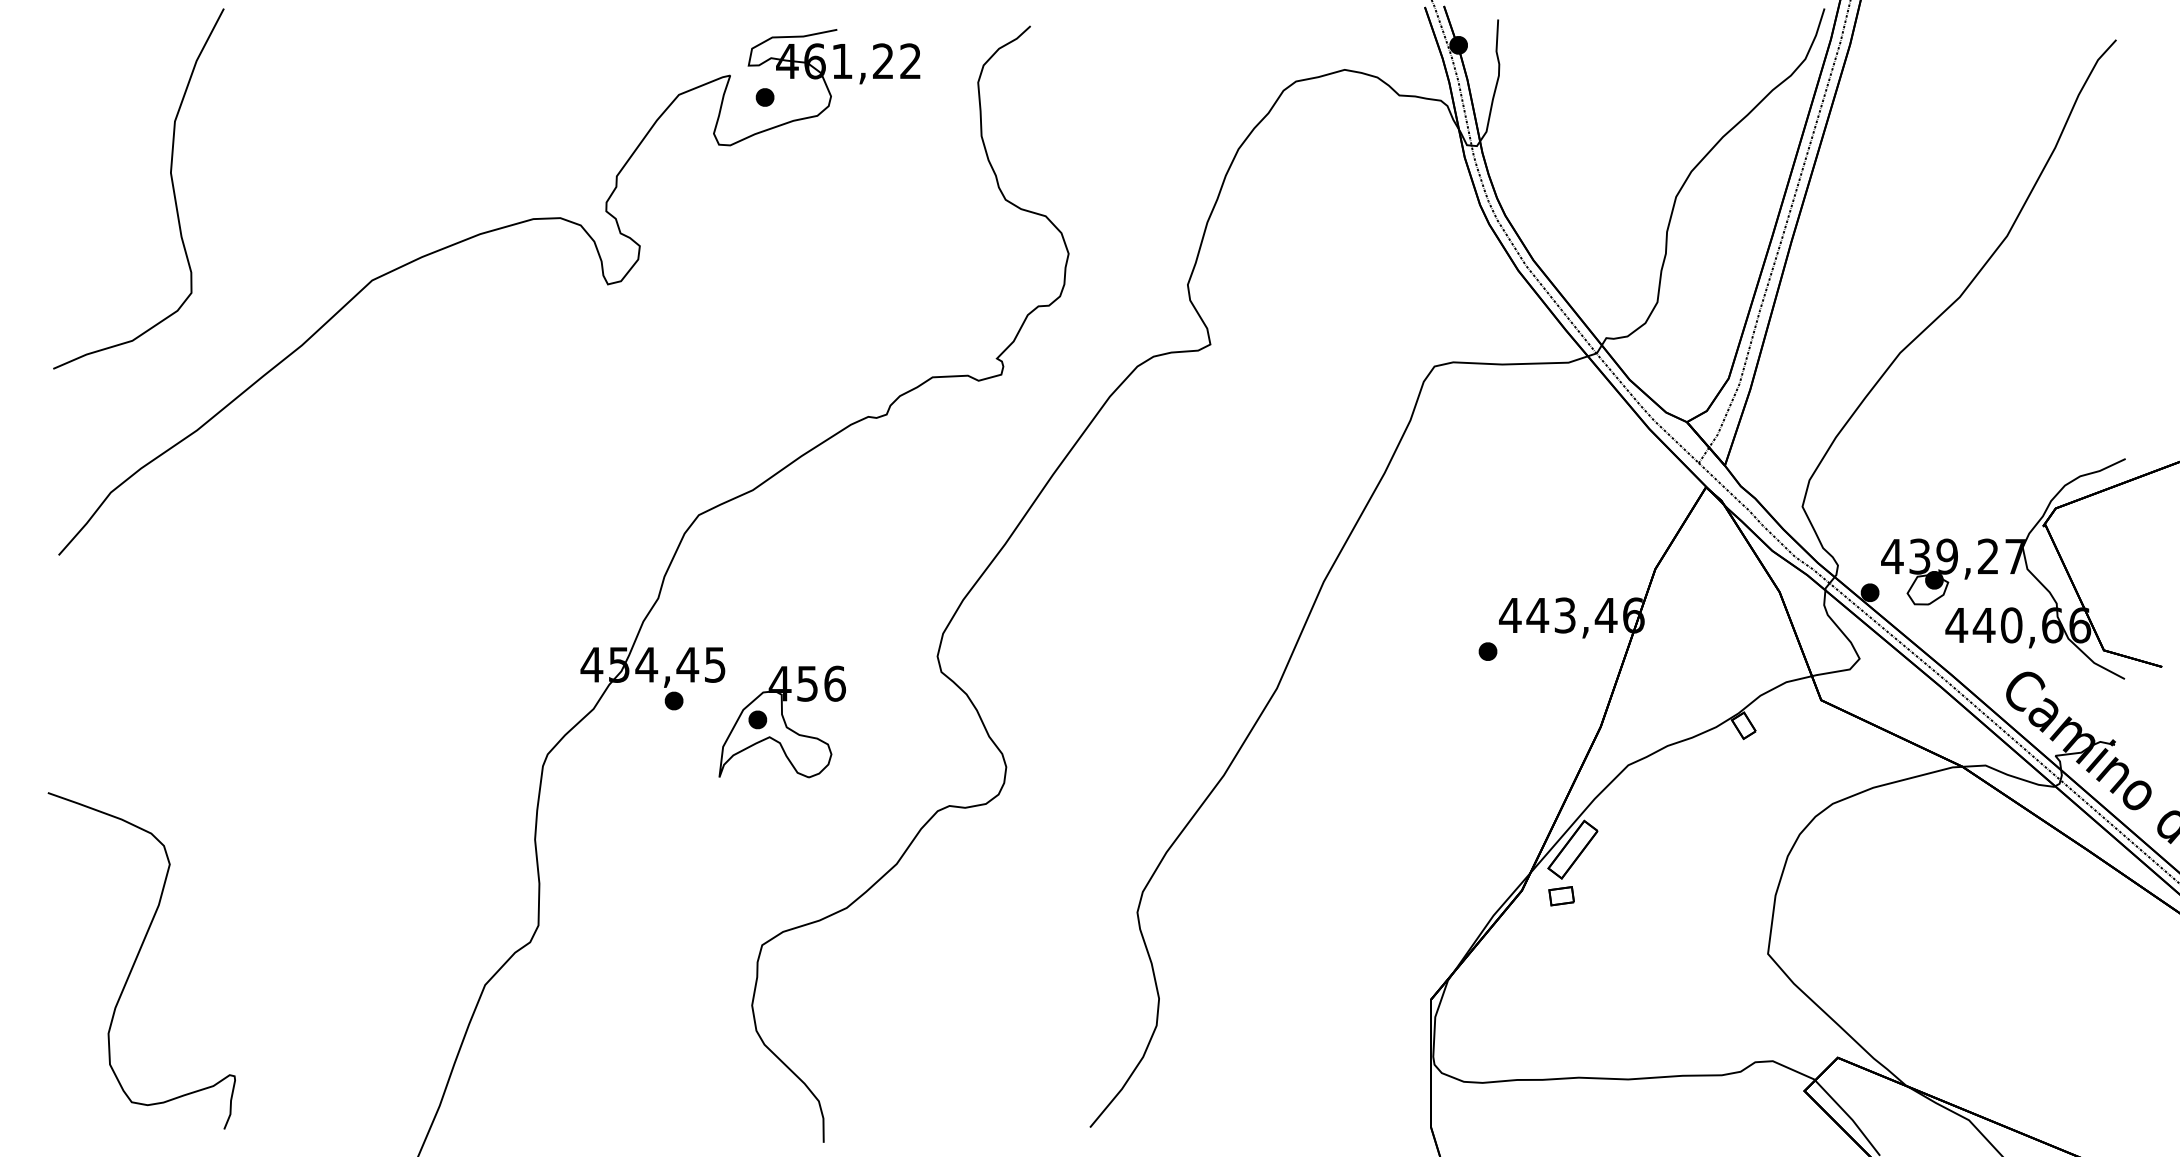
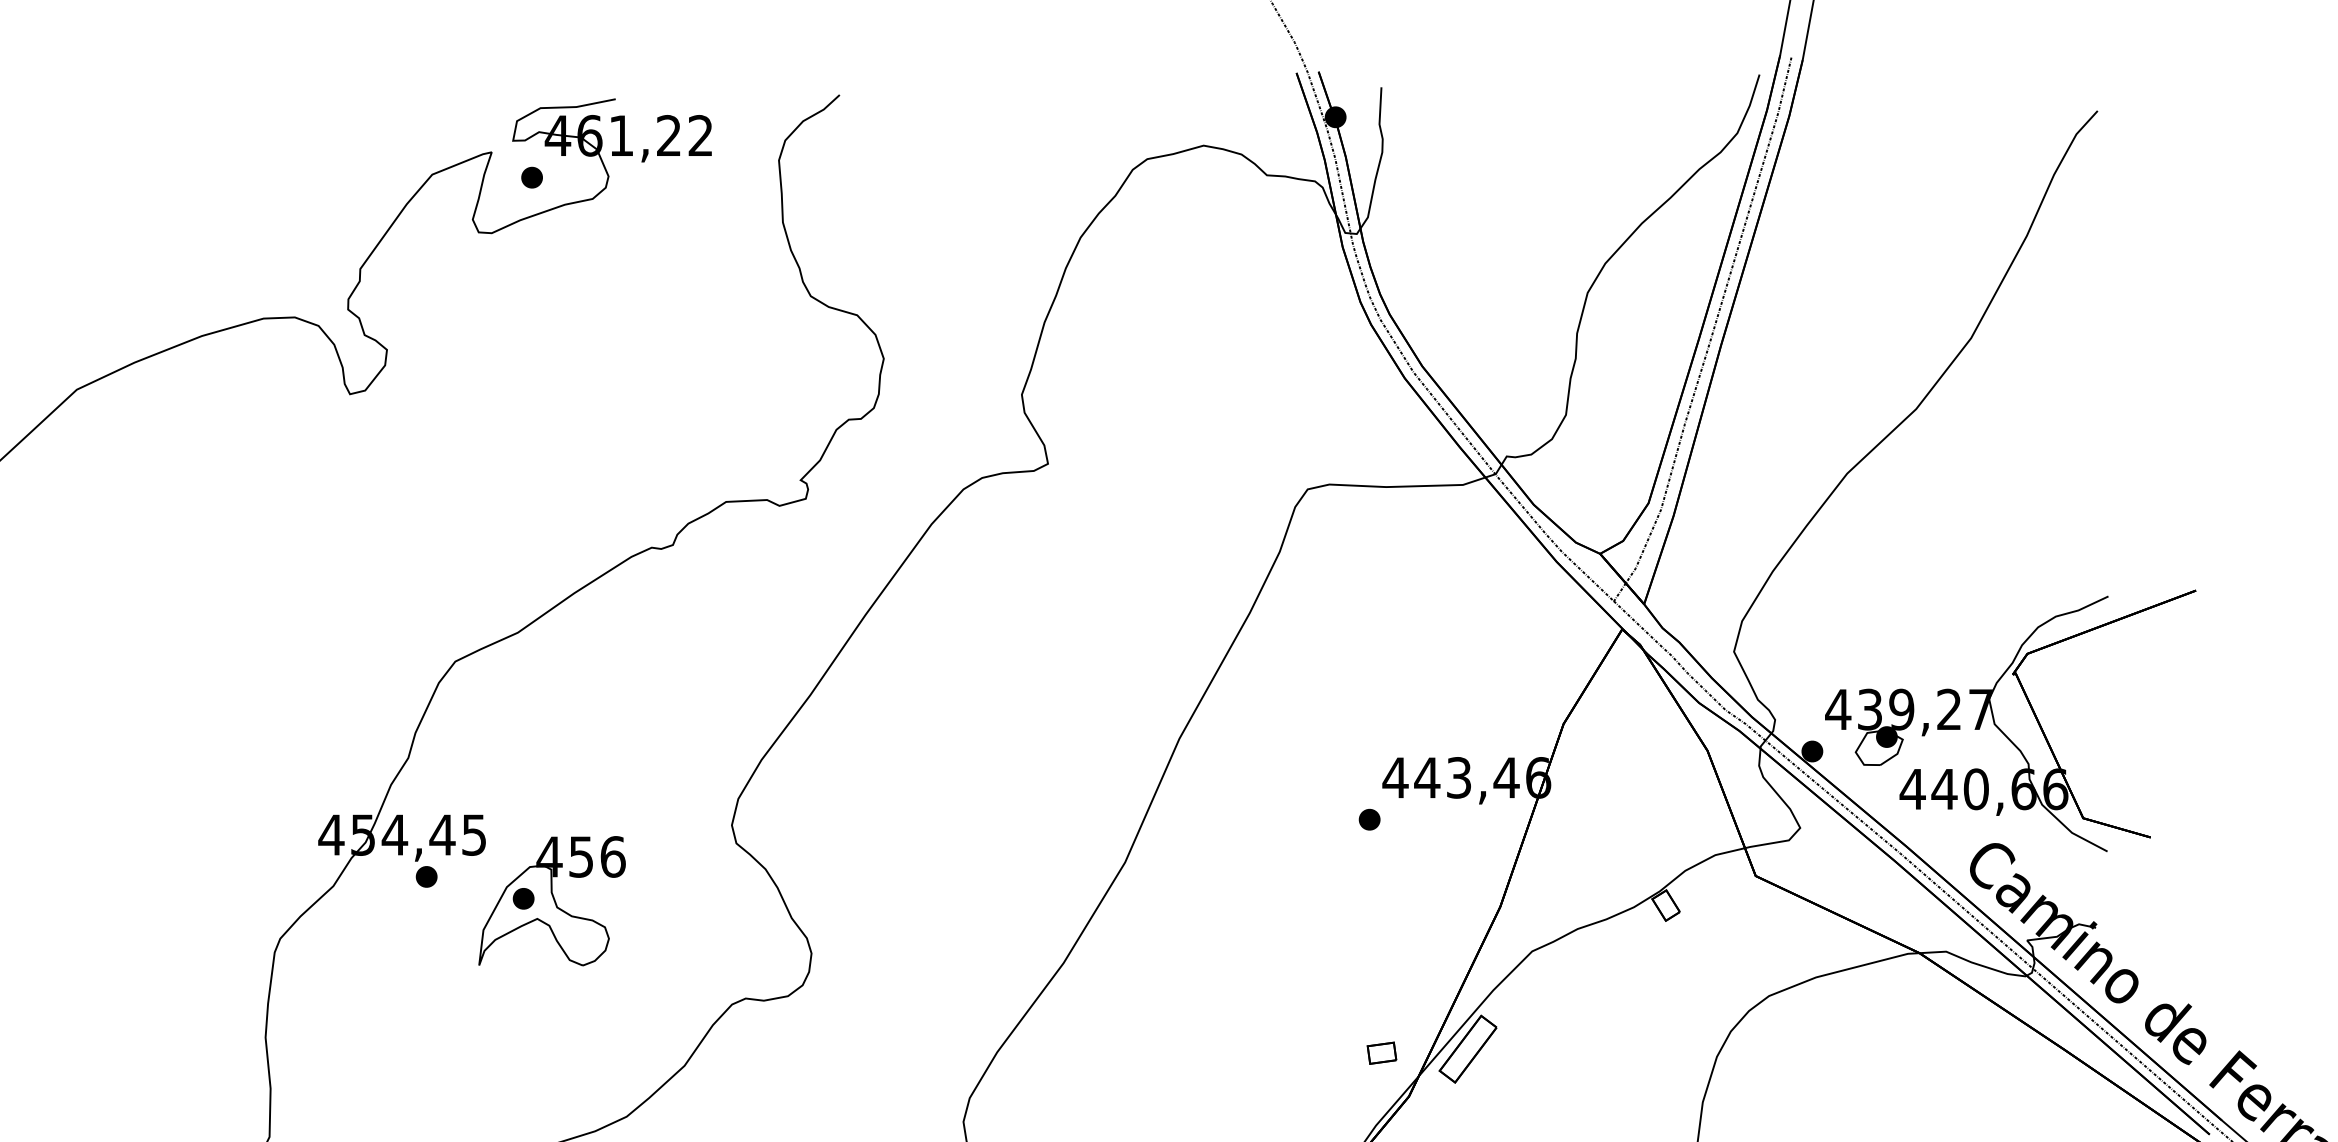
part: (1561, 896) -> (1381, 1053), moved

